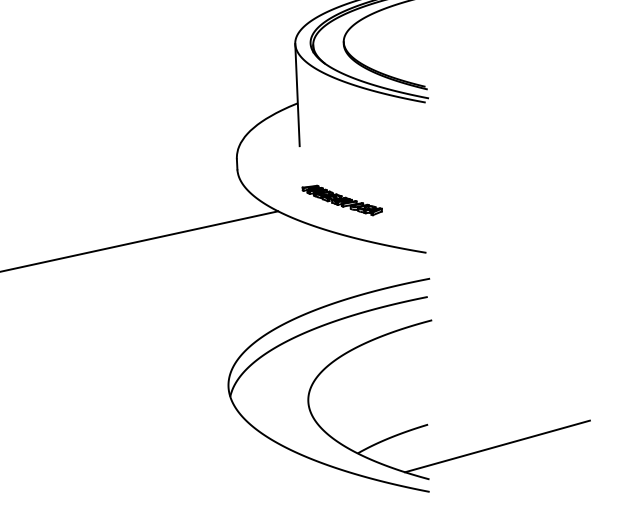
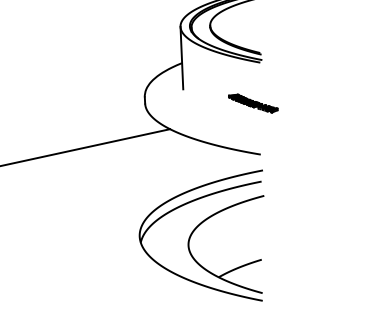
part: (342, 200) -> (253, 103), moved
line: (496, 445) -> (303, 272), removed

